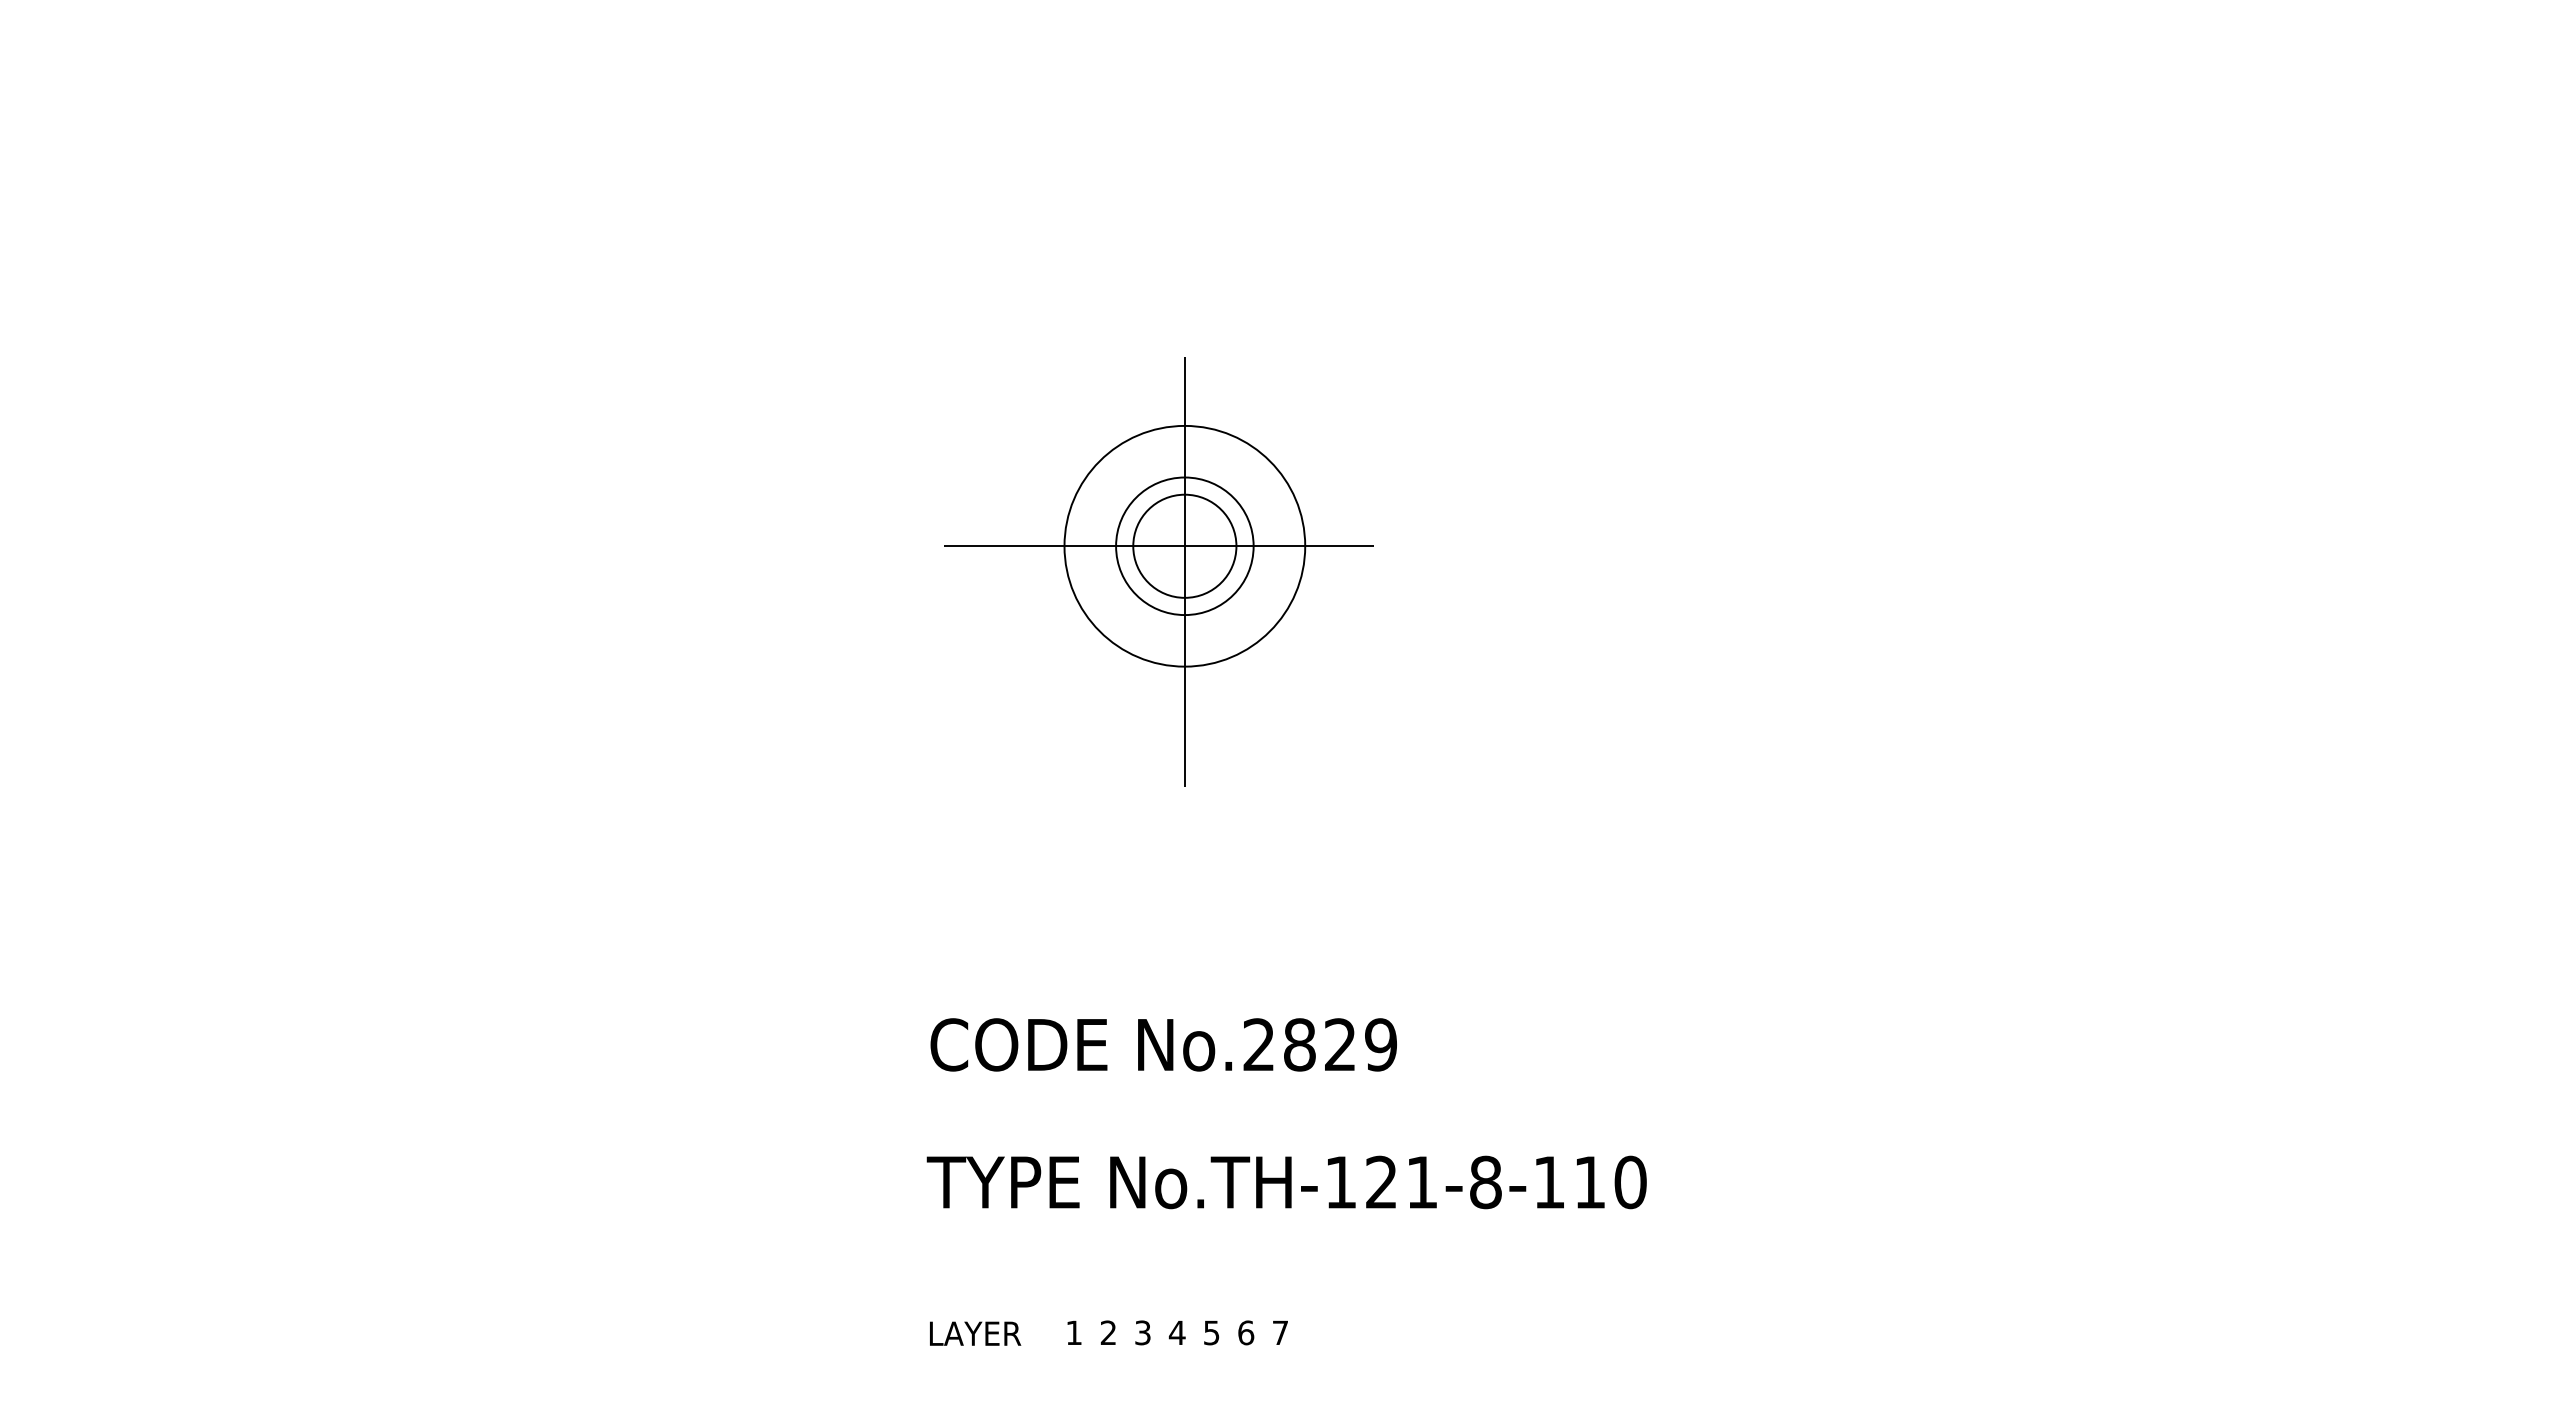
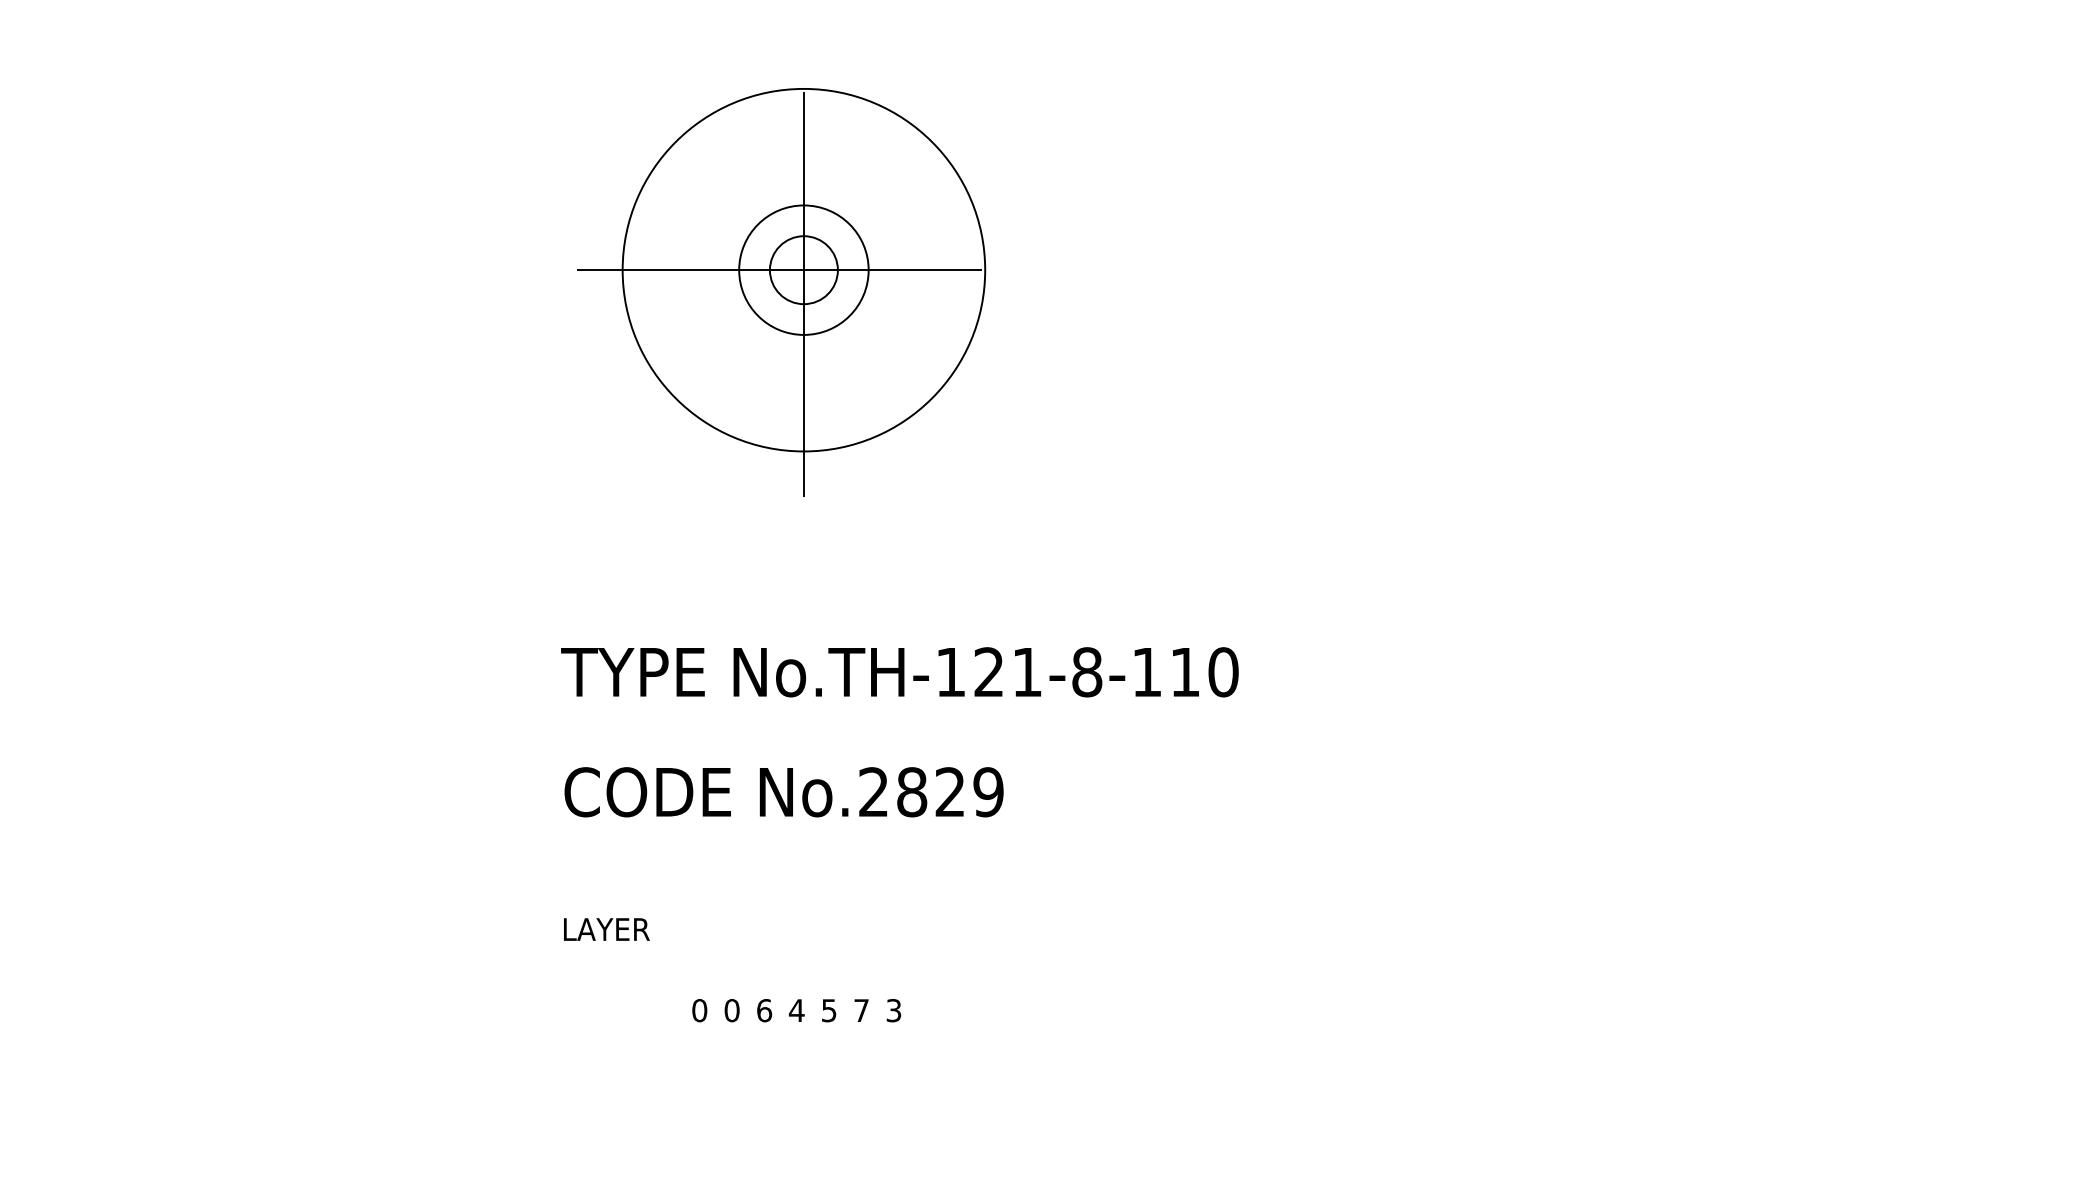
circle: (1184, 545) -> (803, 269), size x0.7
circle: (1184, 545) -> (803, 269), size x1.6
text: (1163, 1044) -> (783, 791), moved
text: (1286, 1182) -> (899, 672), moved
text: (1074, 1332) -> (700, 1010), 1 -> 0
text: (1108, 1332) -> (732, 1010), 2 -> 0
text: (1143, 1332) -> (764, 1010), 3 -> 6
text: (1246, 1332) -> (861, 1010), 6 -> 7
text: (1280, 1332) -> (893, 1010), 7 -> 3
text: (975, 1333) -> (606, 929), moved

